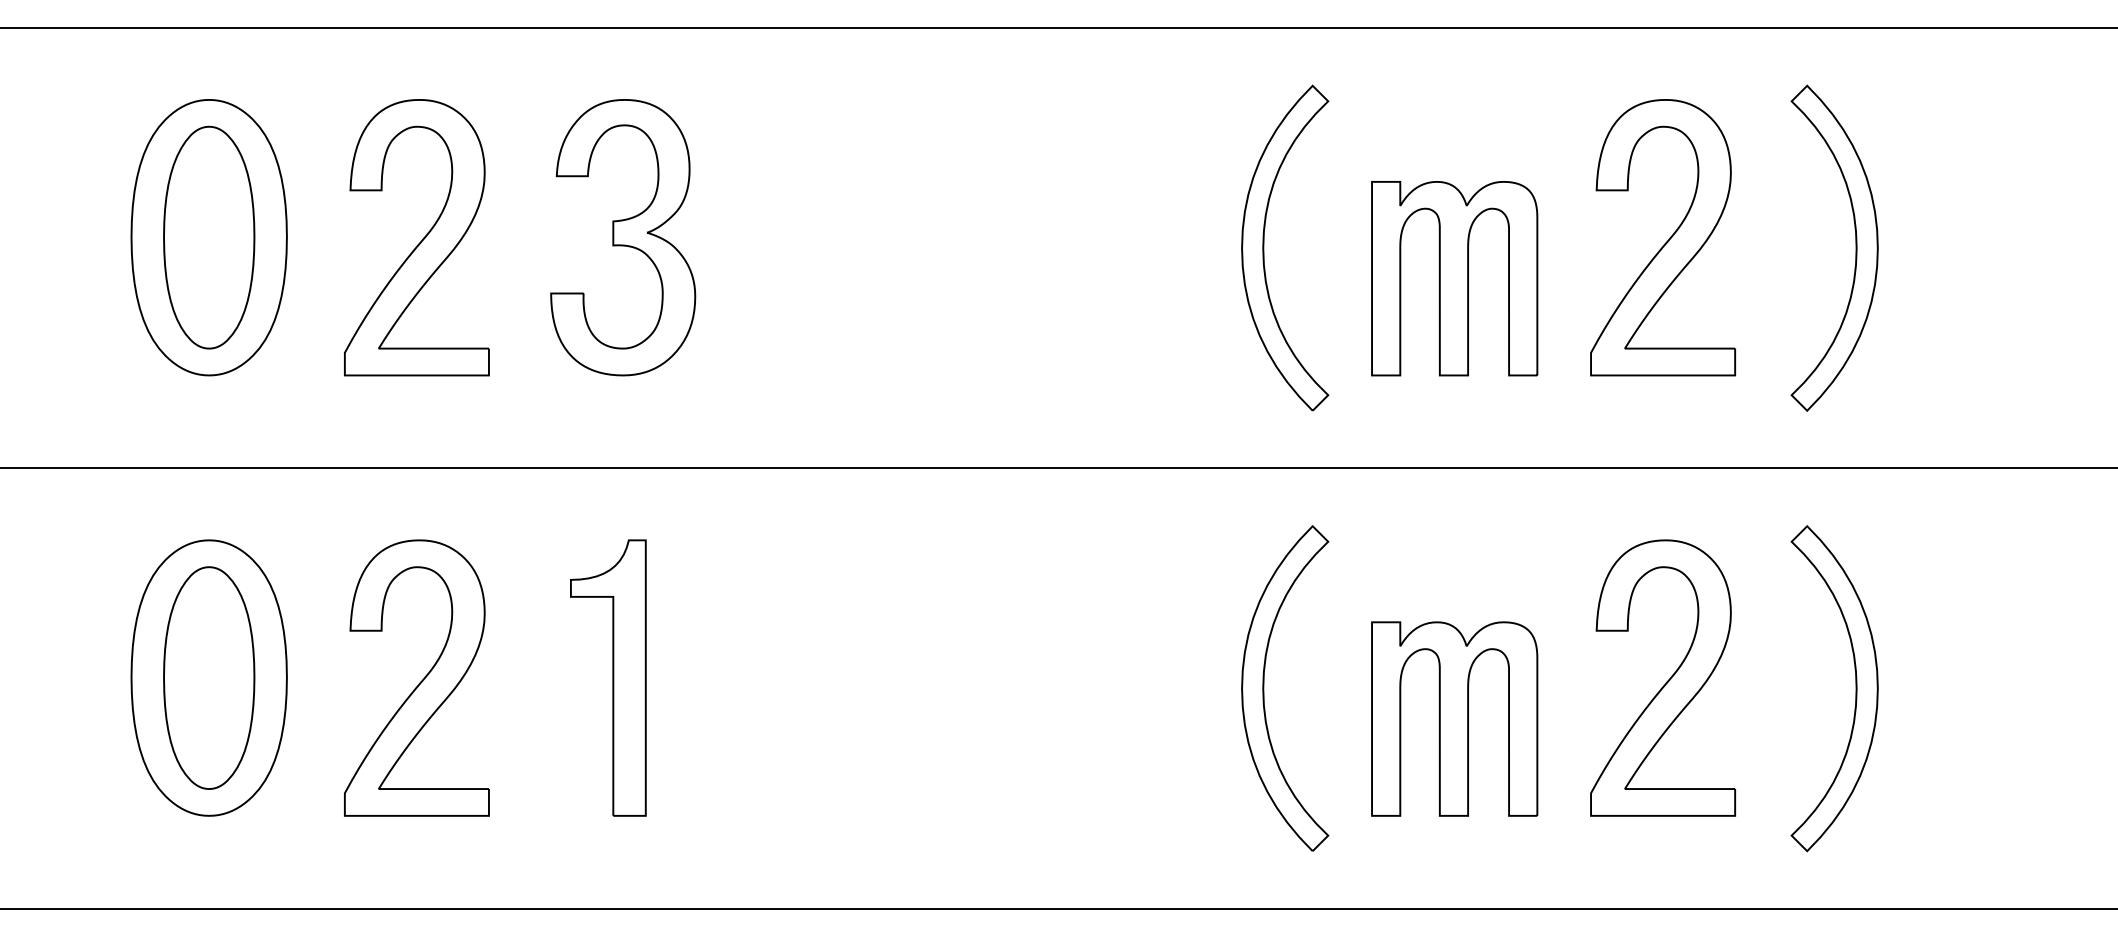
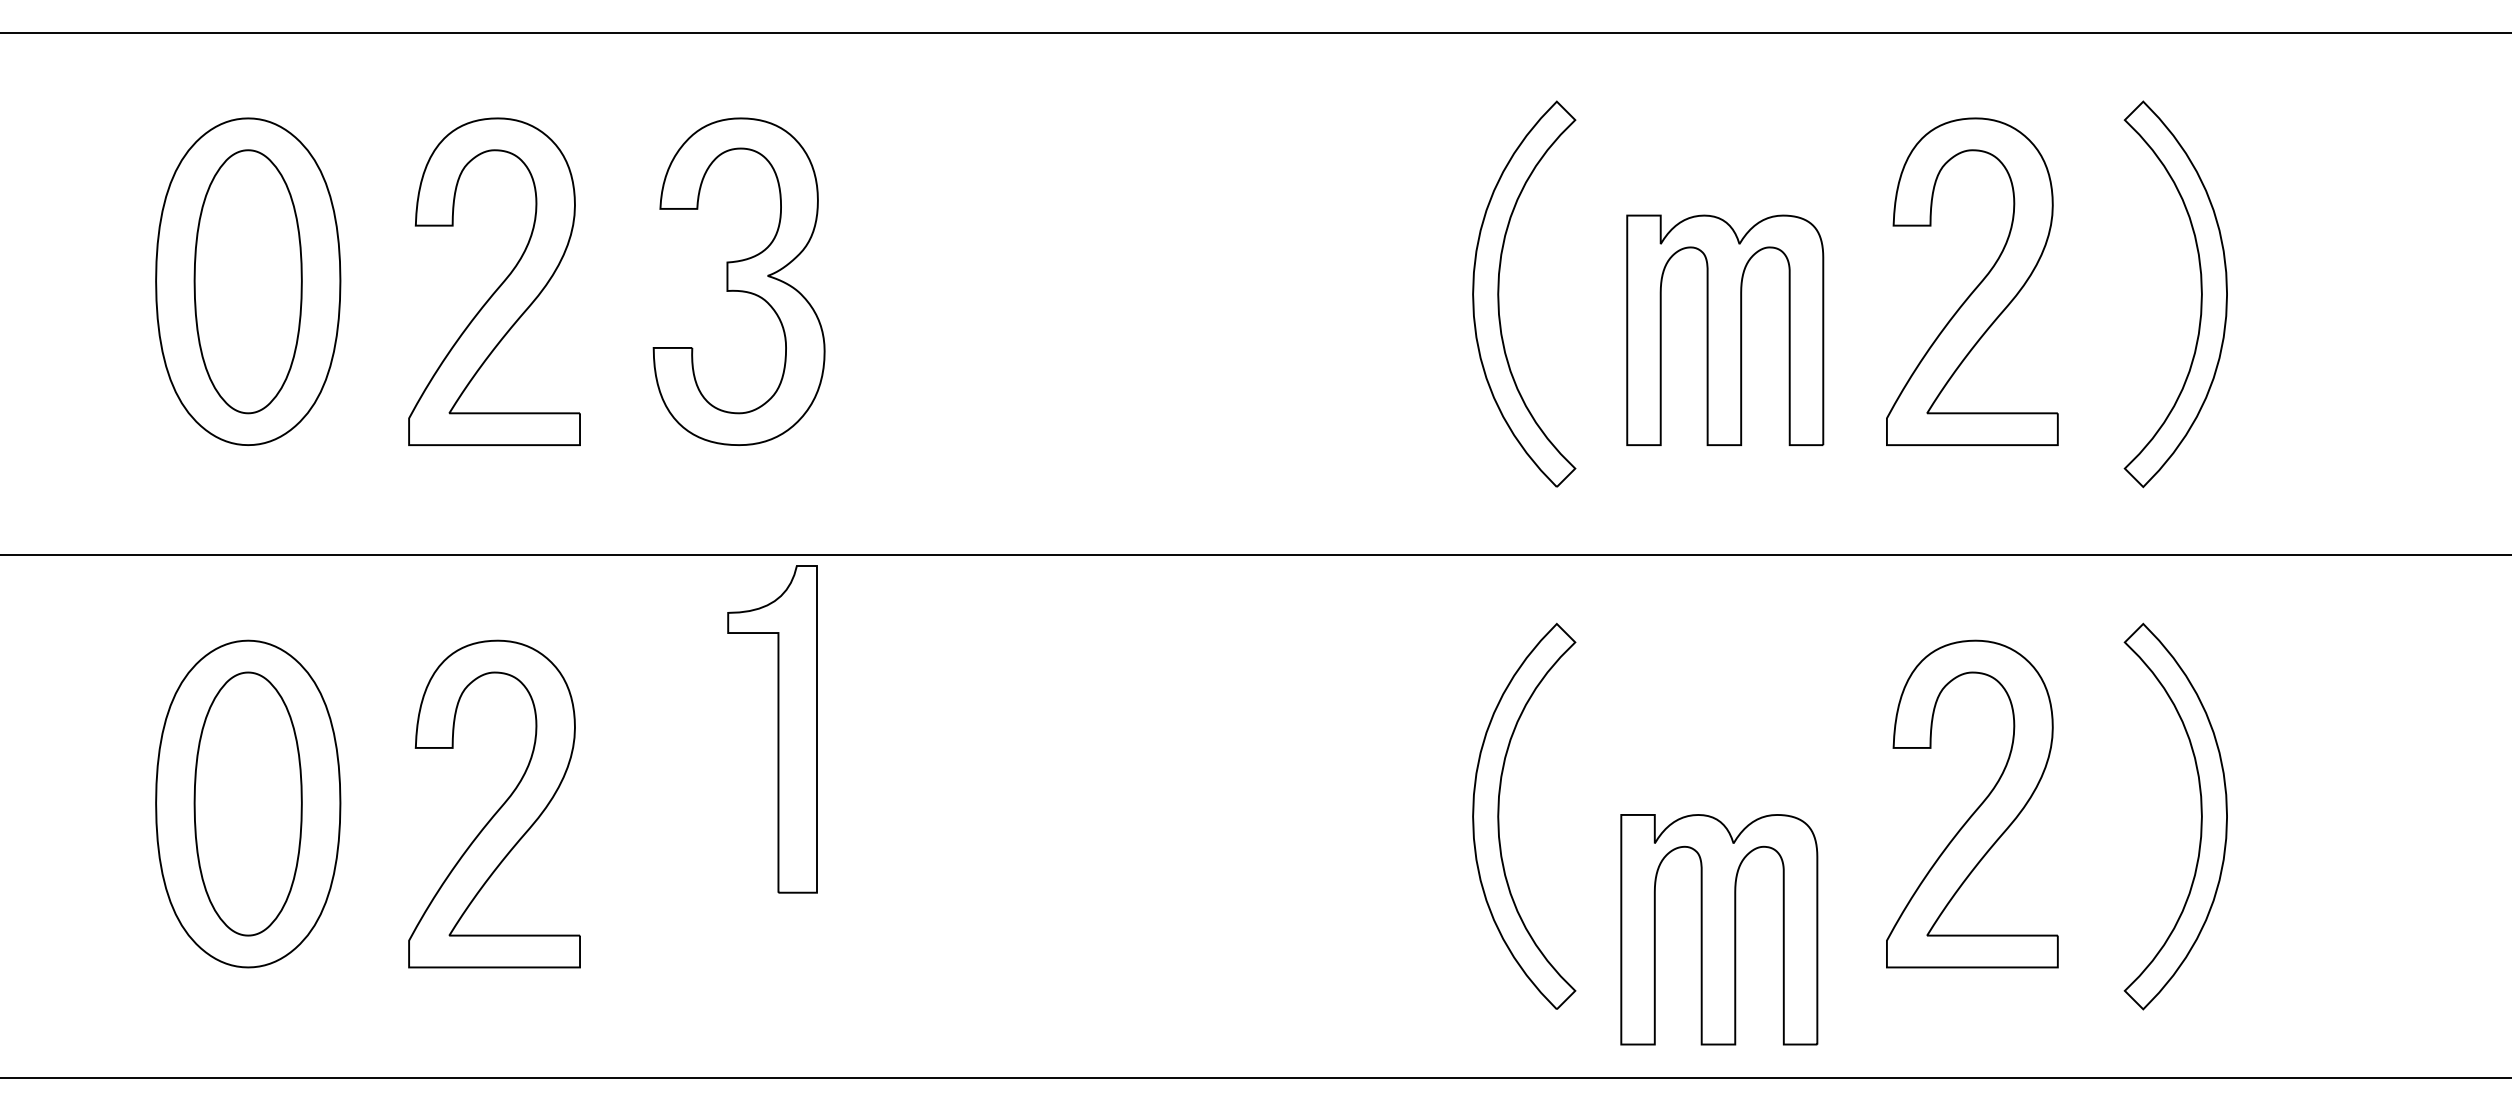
part: (608, 677) -> (772, 728), moved
part: (1454, 718) -> (1719, 929), moved

